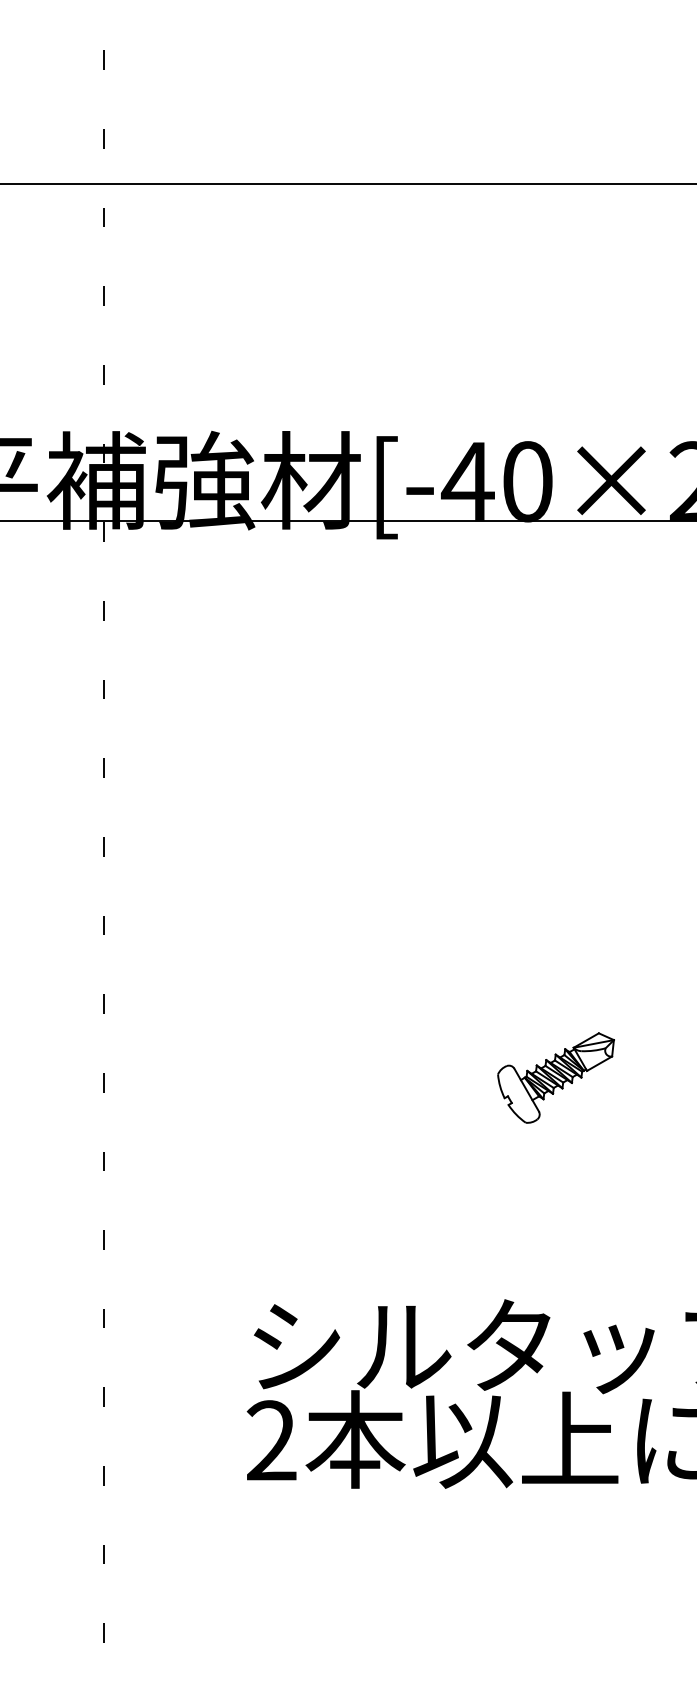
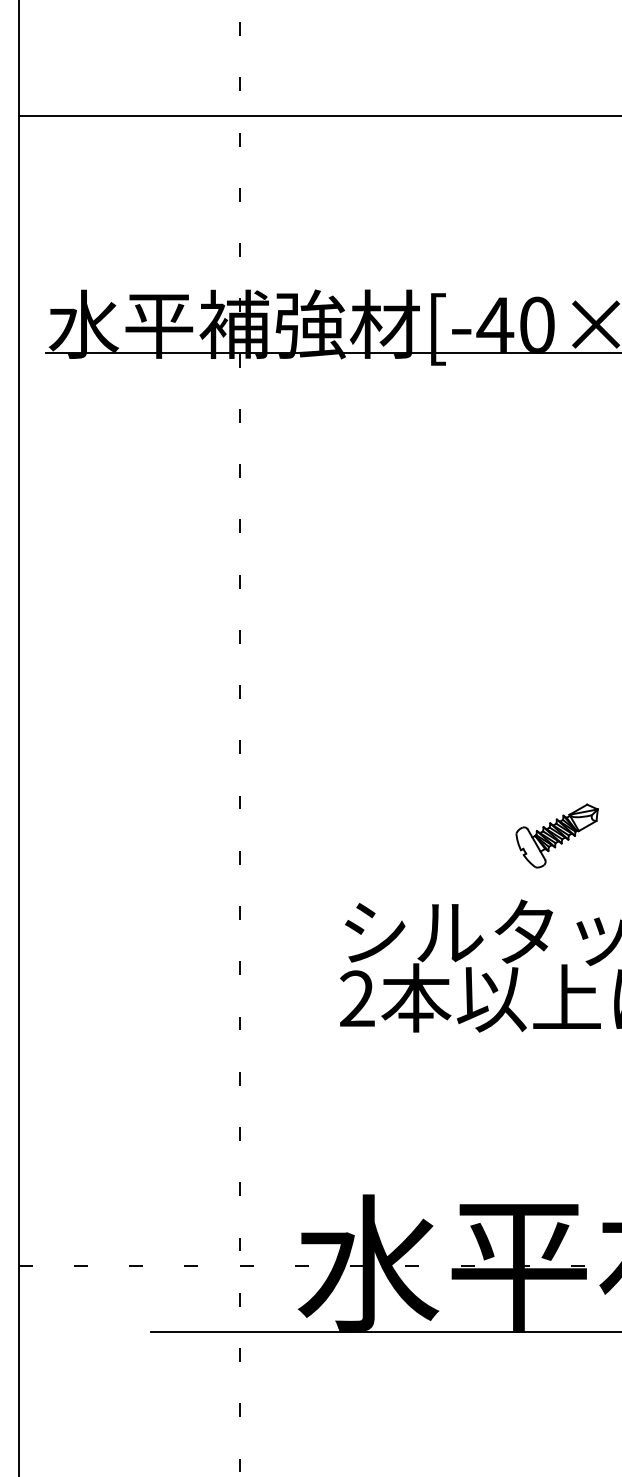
part: (555, 1077) -> (556, 835), moved

